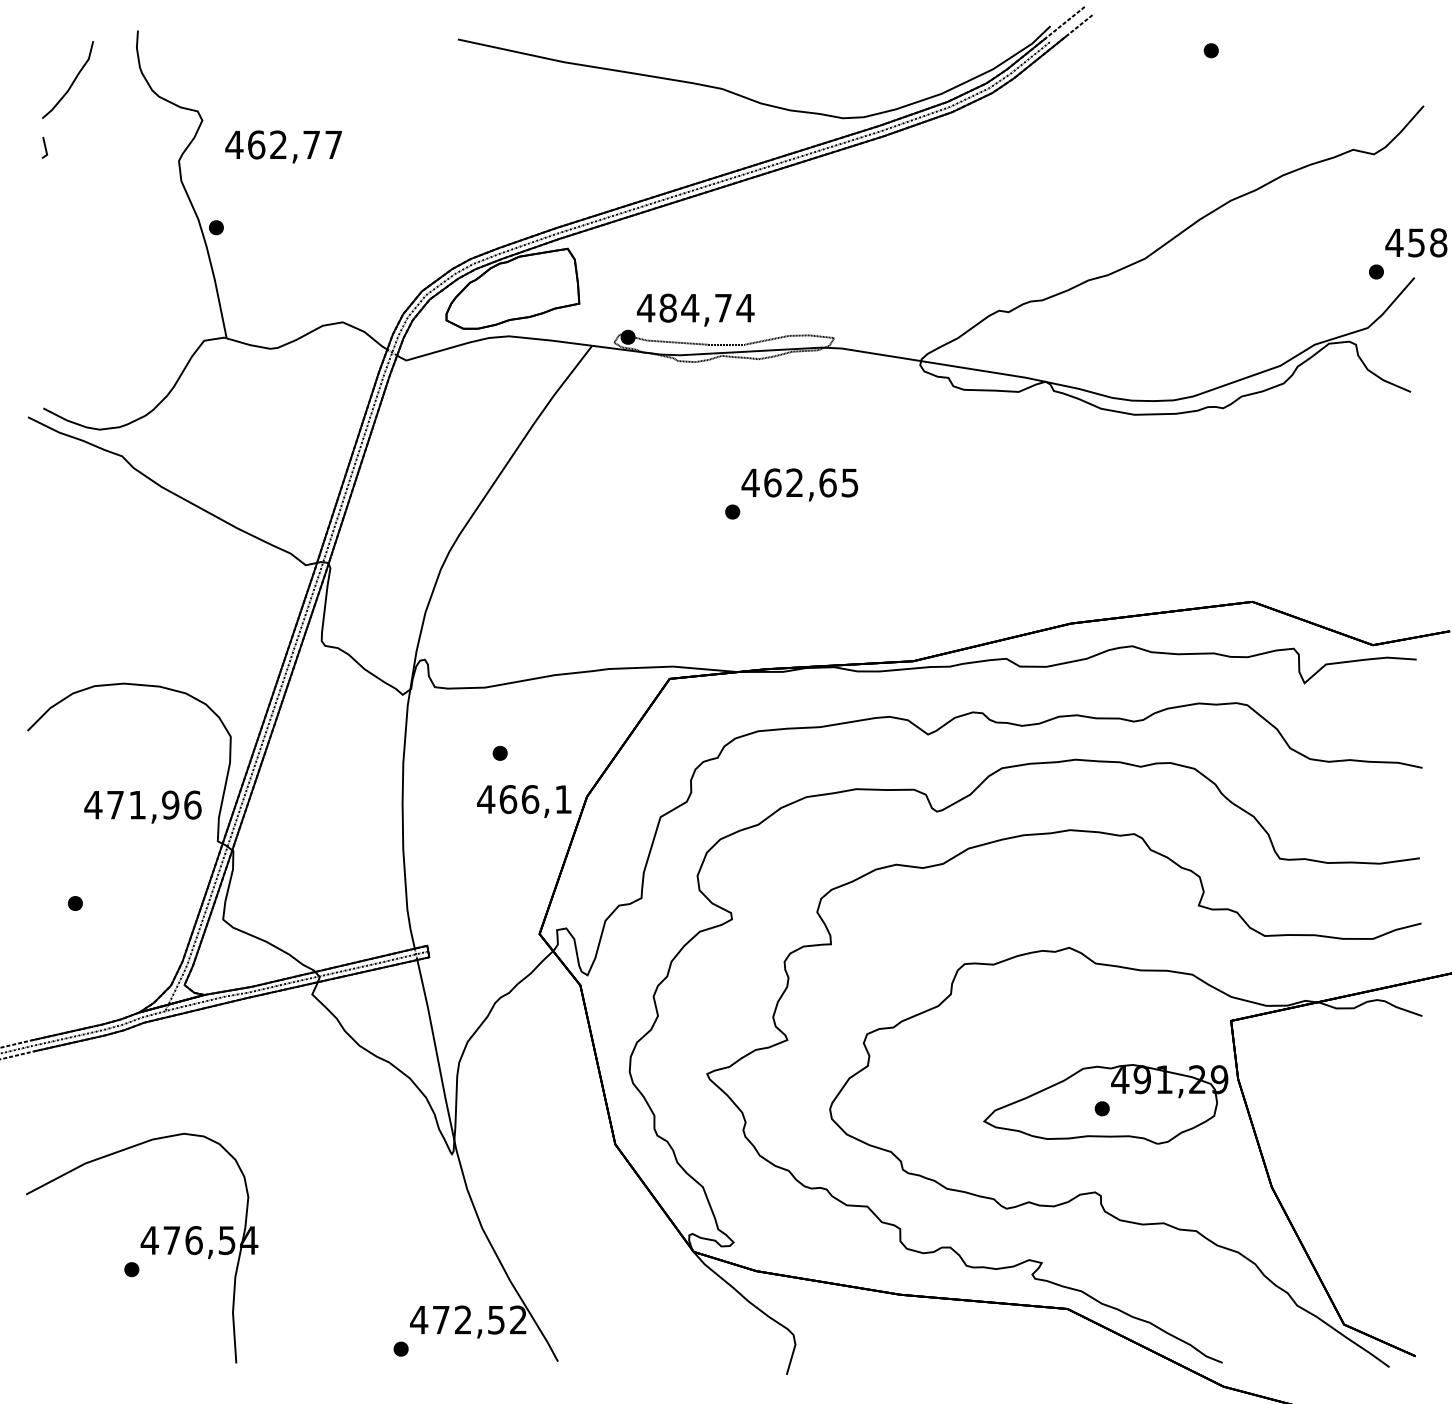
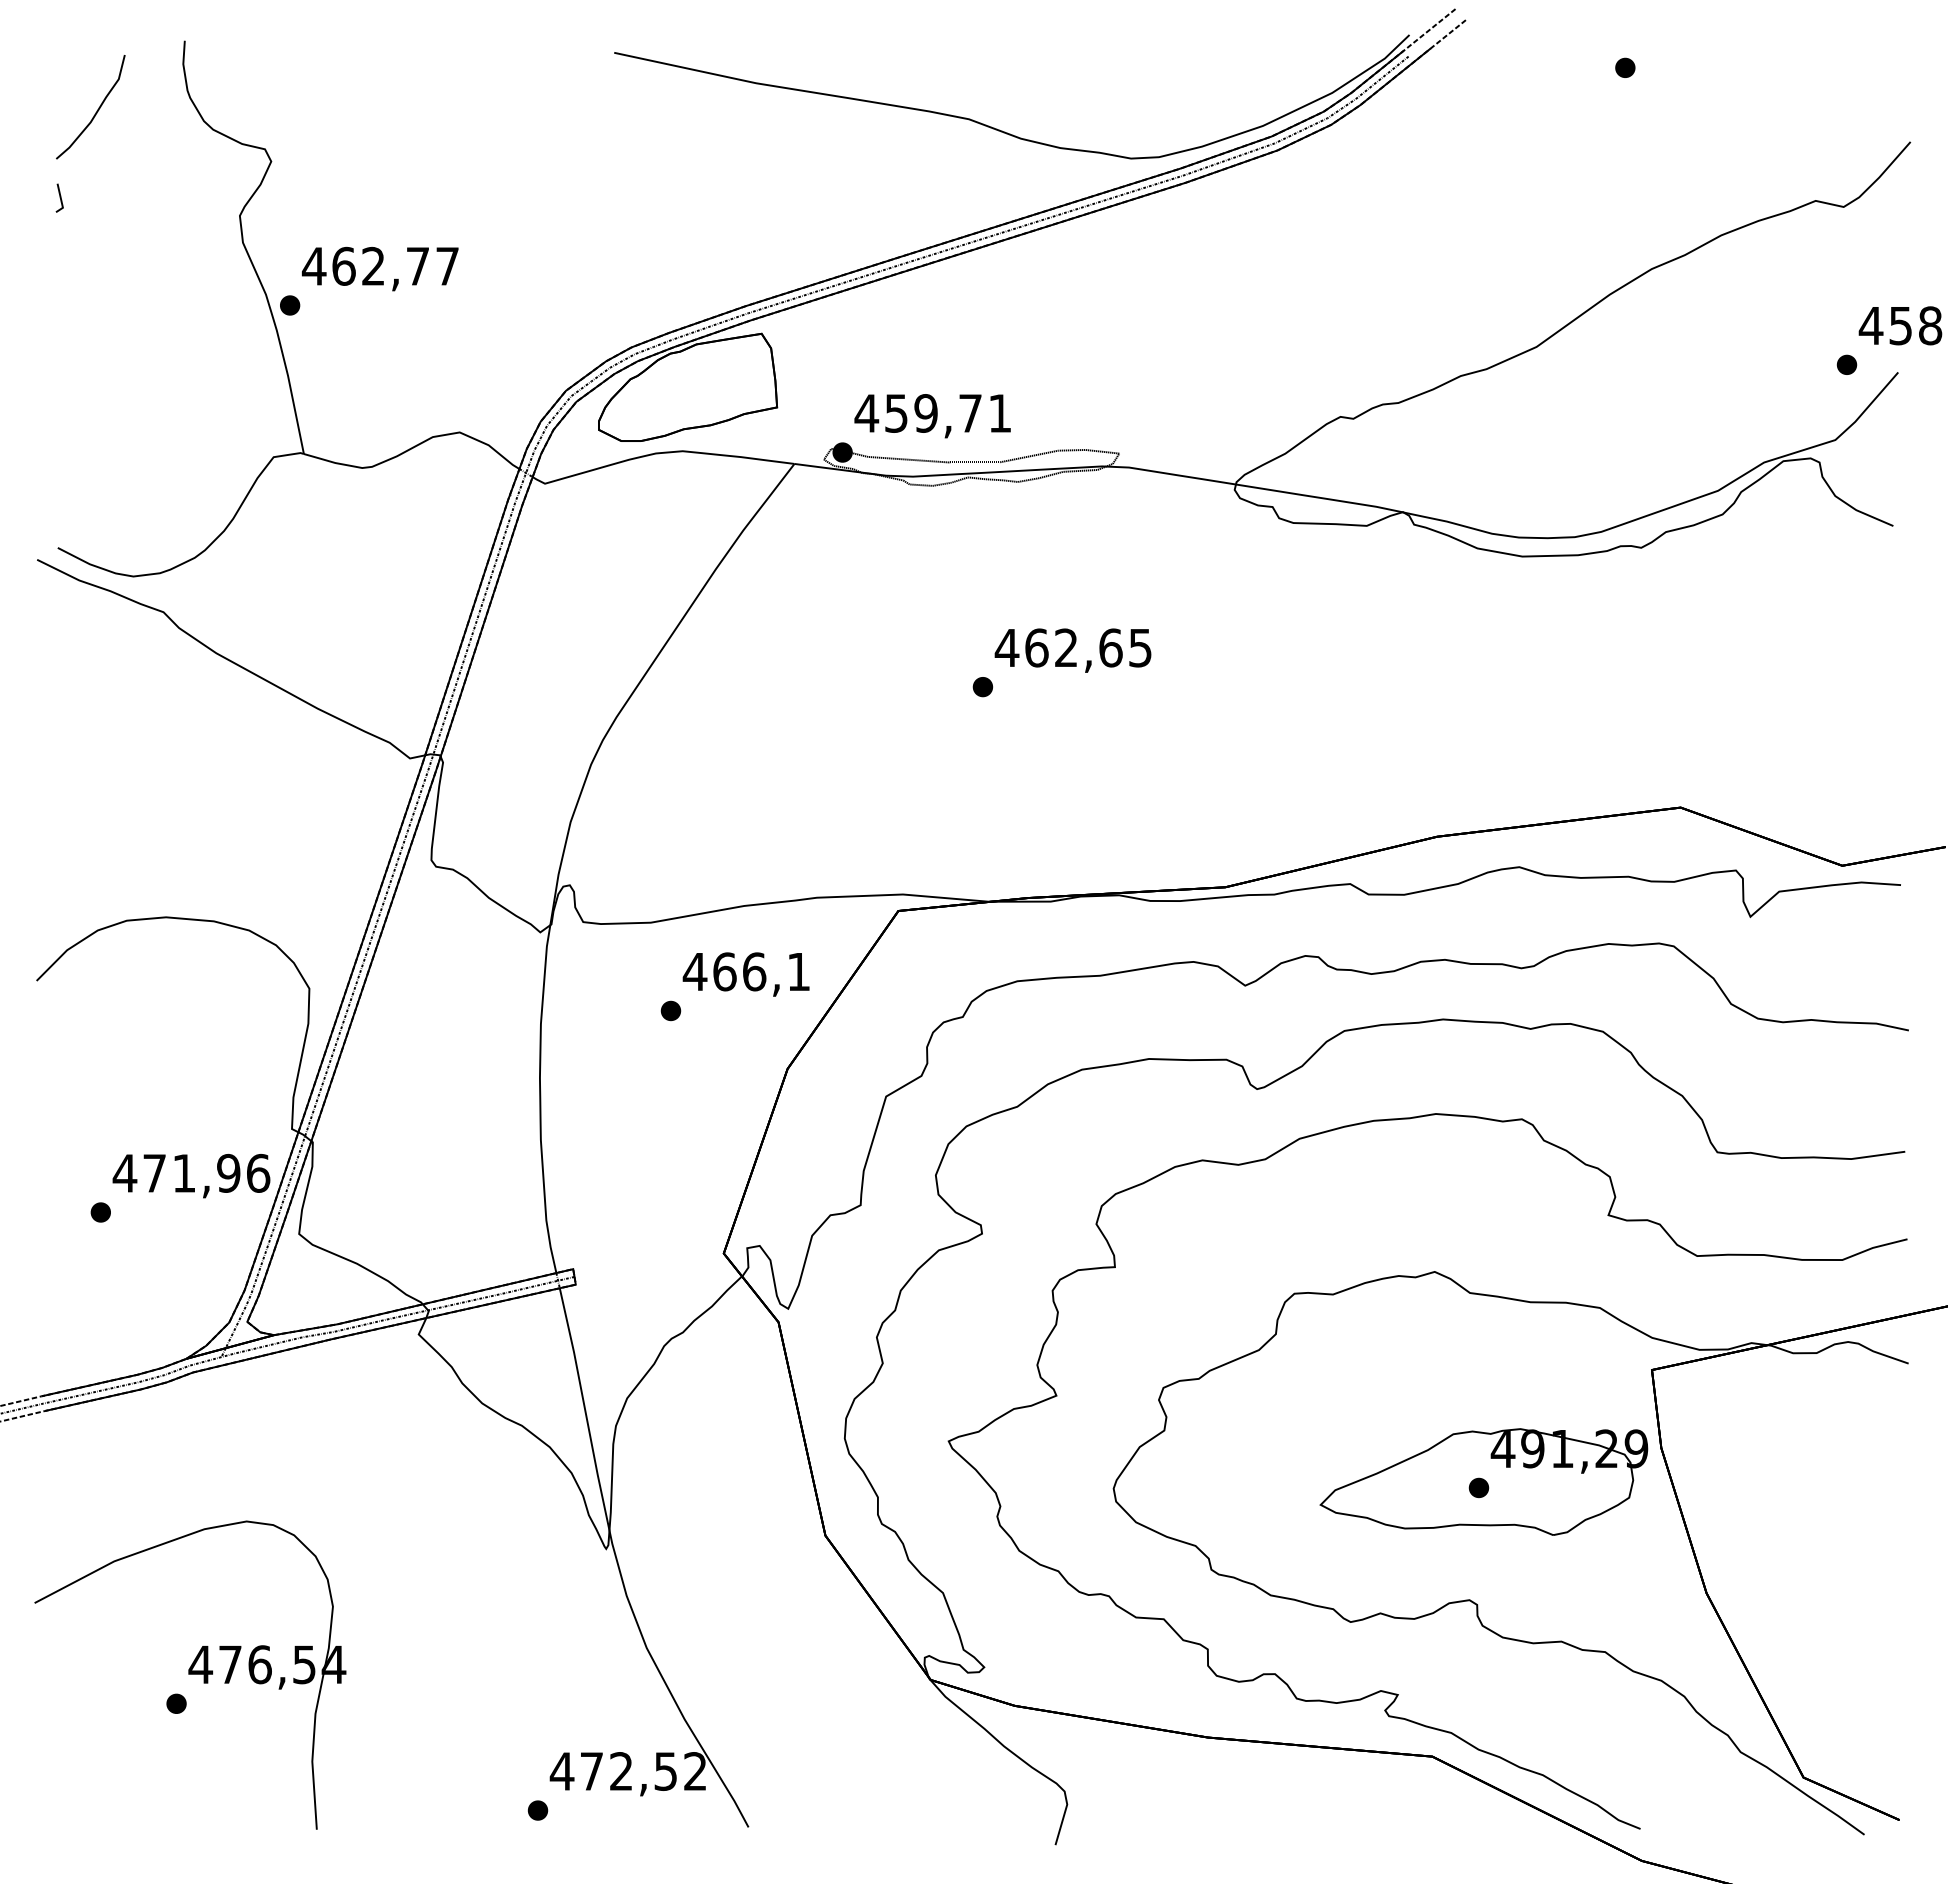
text: (283, 146) -> (379, 268), moved
text: (706, 308) -> (948, 413), 484,74 -> 459,71
text: (523, 801) -> (745, 974), moved
text: (142, 807) -> (191, 1176), moved

